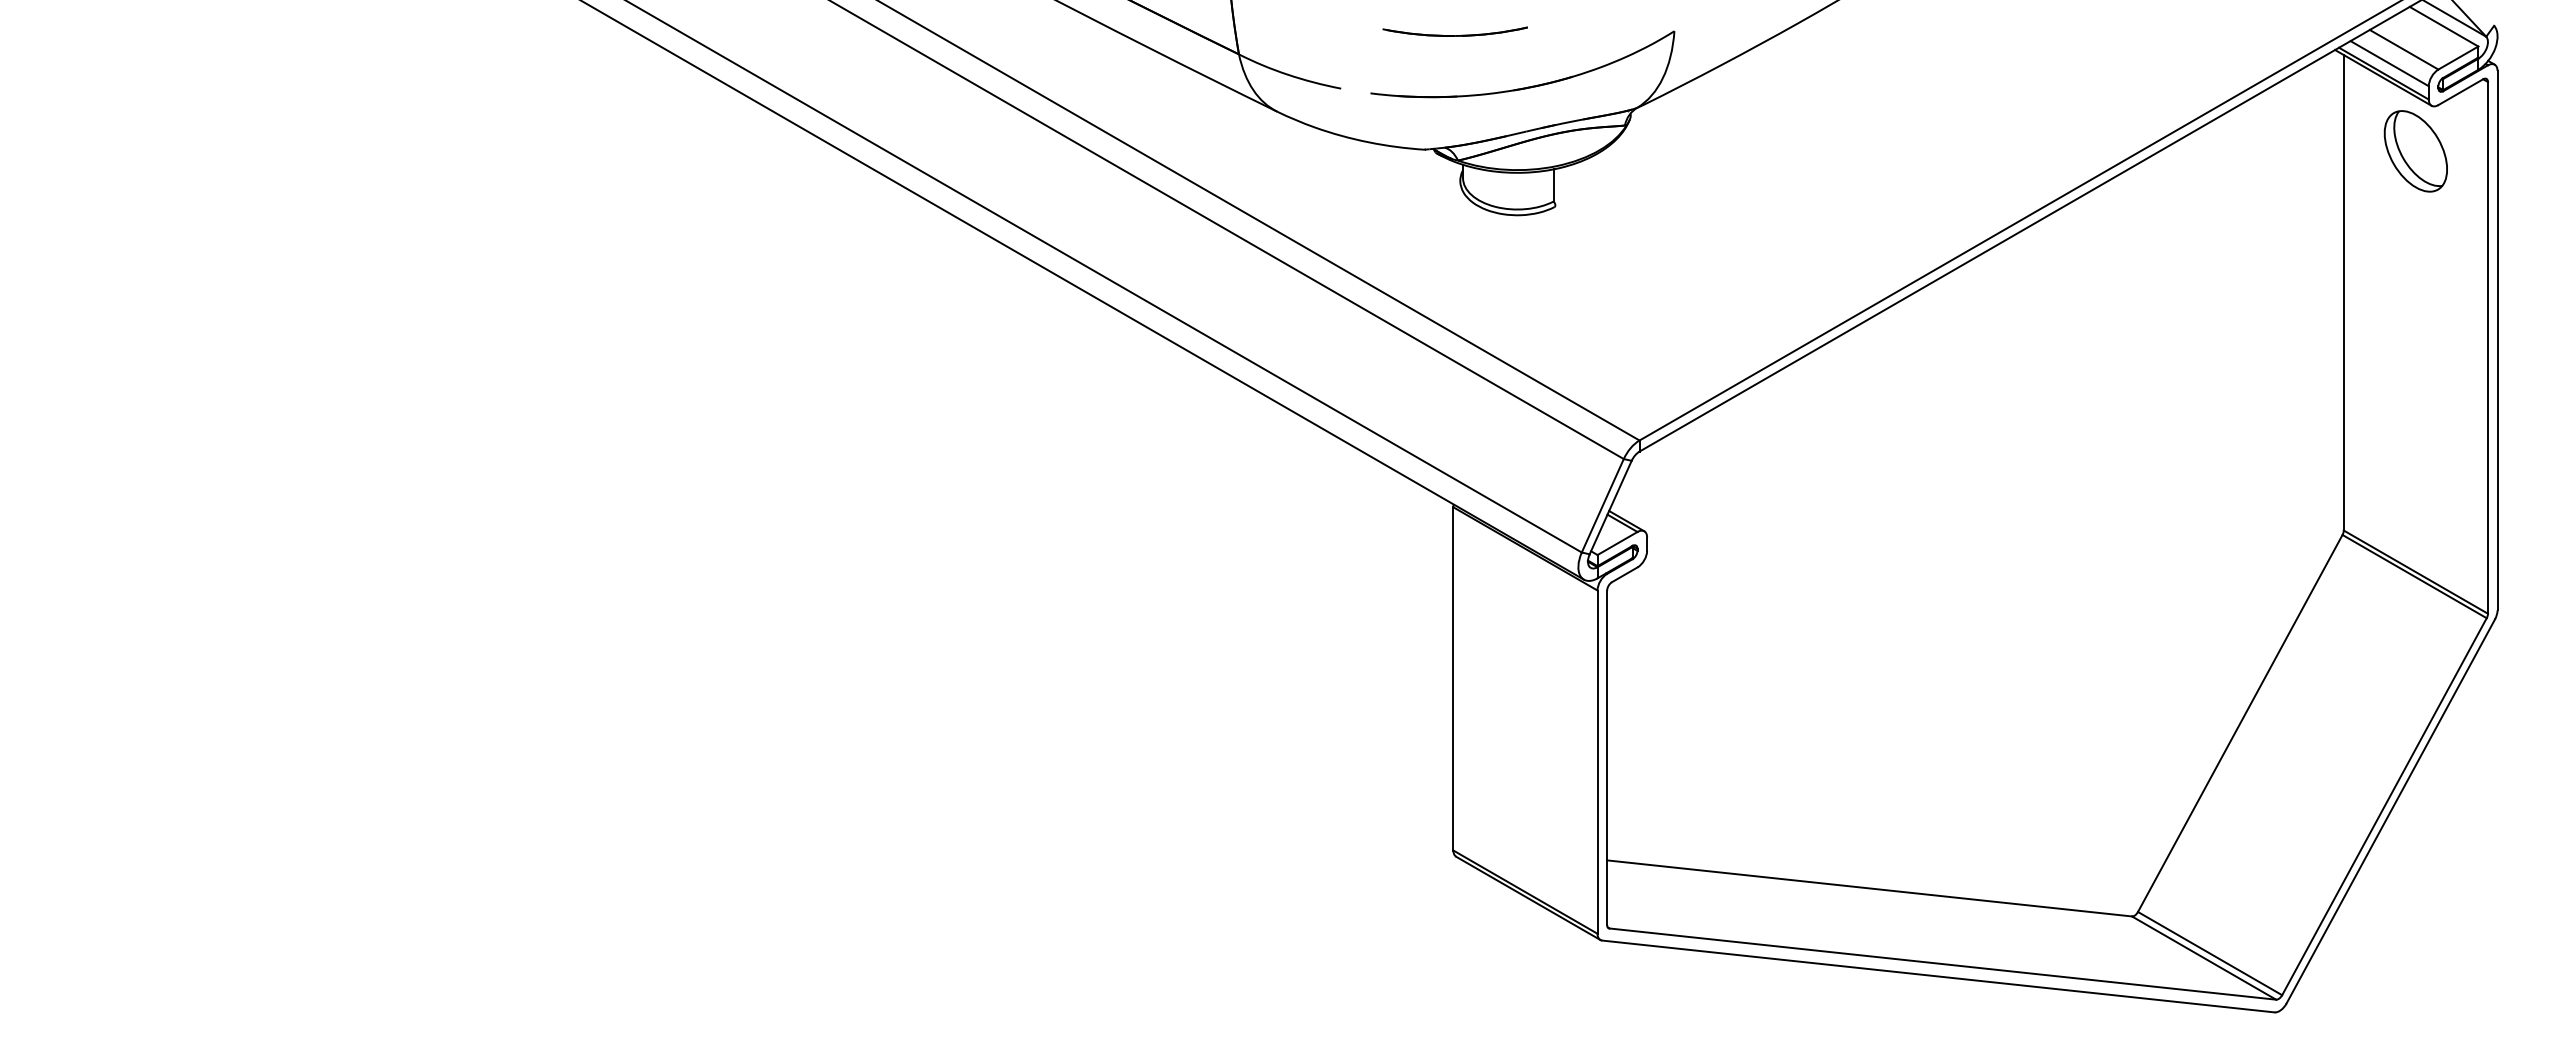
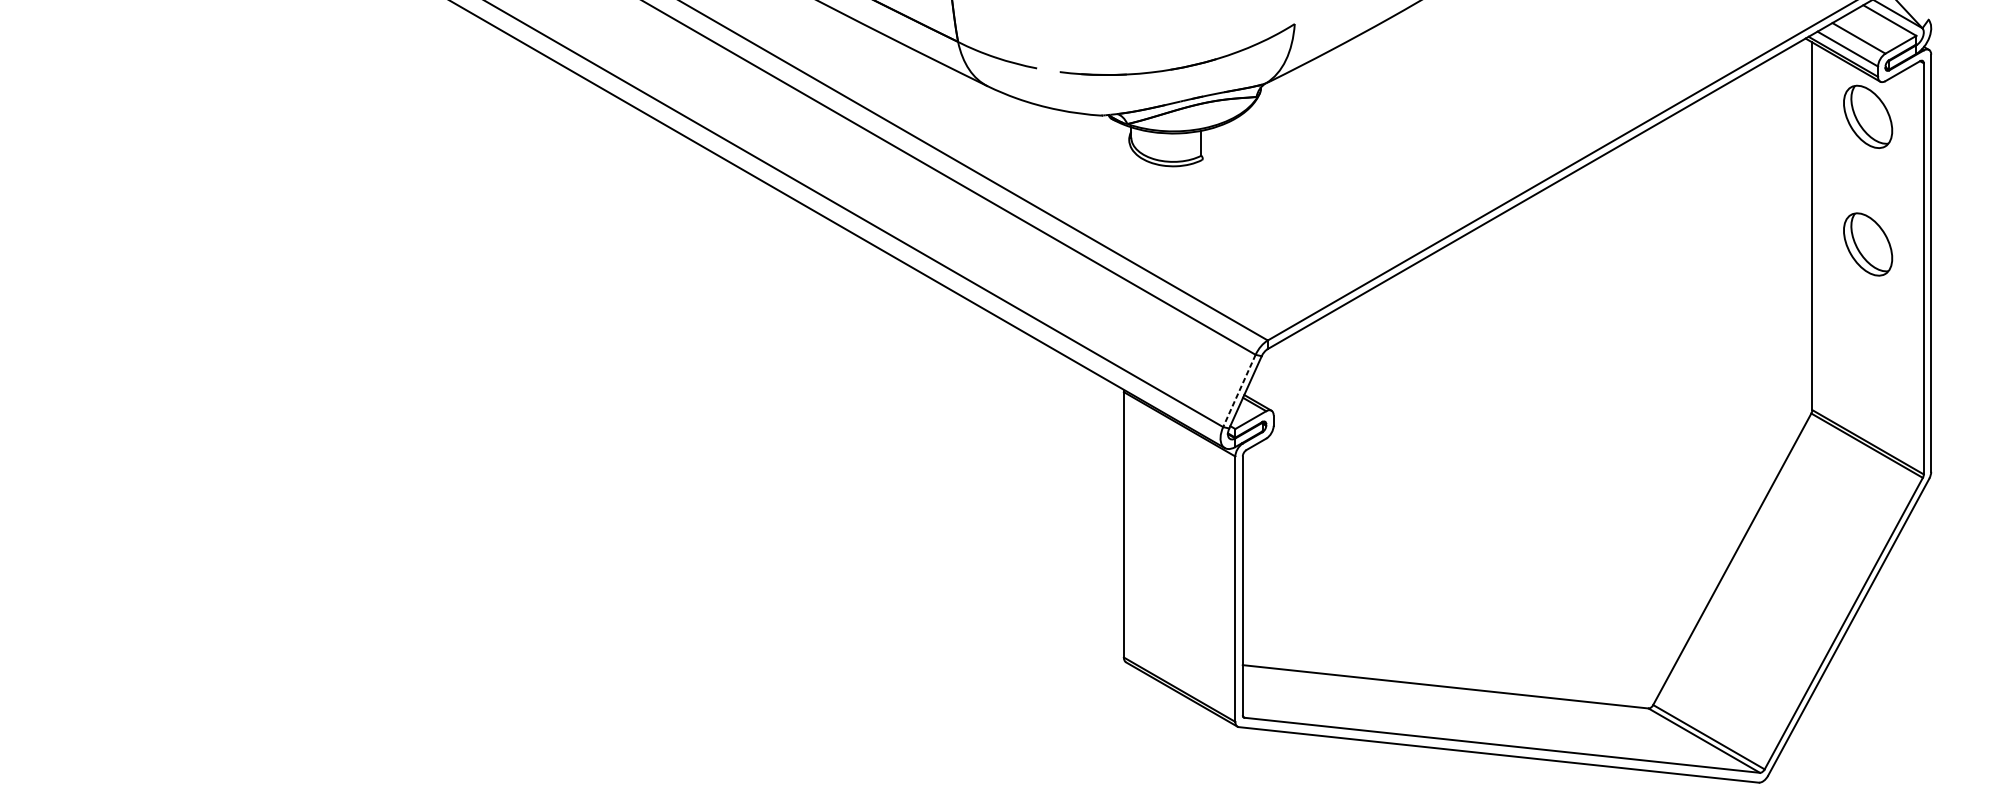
part: (1454, 31) -> (1124, 24), removed
part: (2415, 316) -> (1867, 244), added
line: (1602, 506) -> (1239, 391), solid -> dashed

